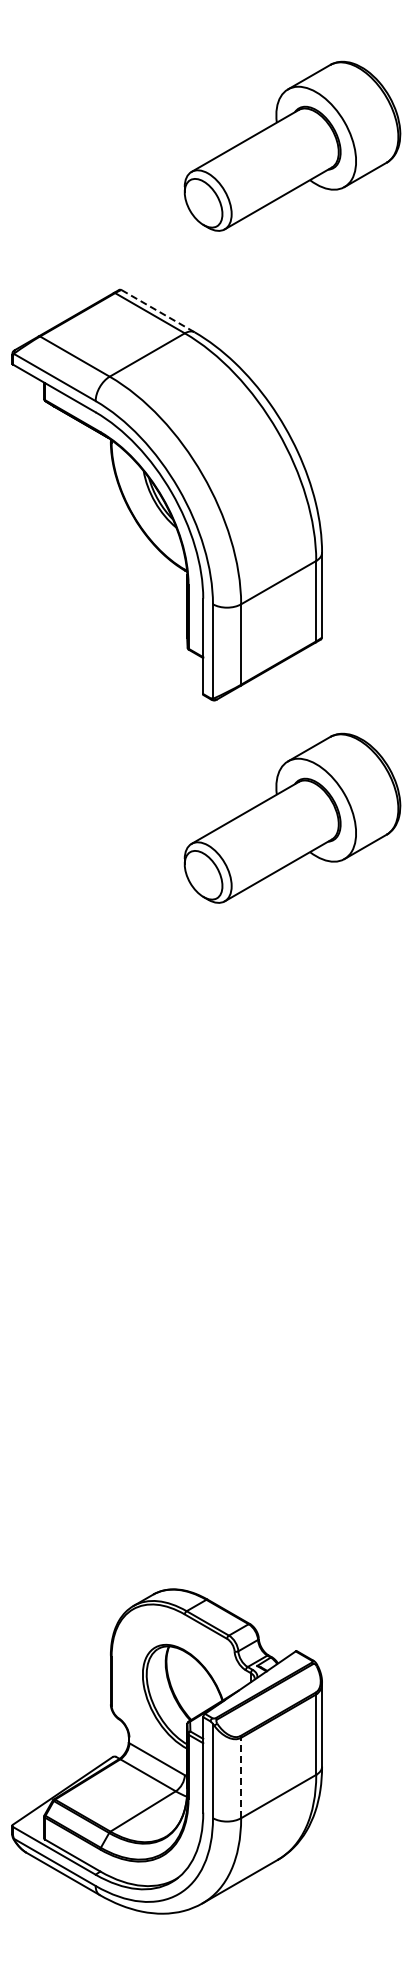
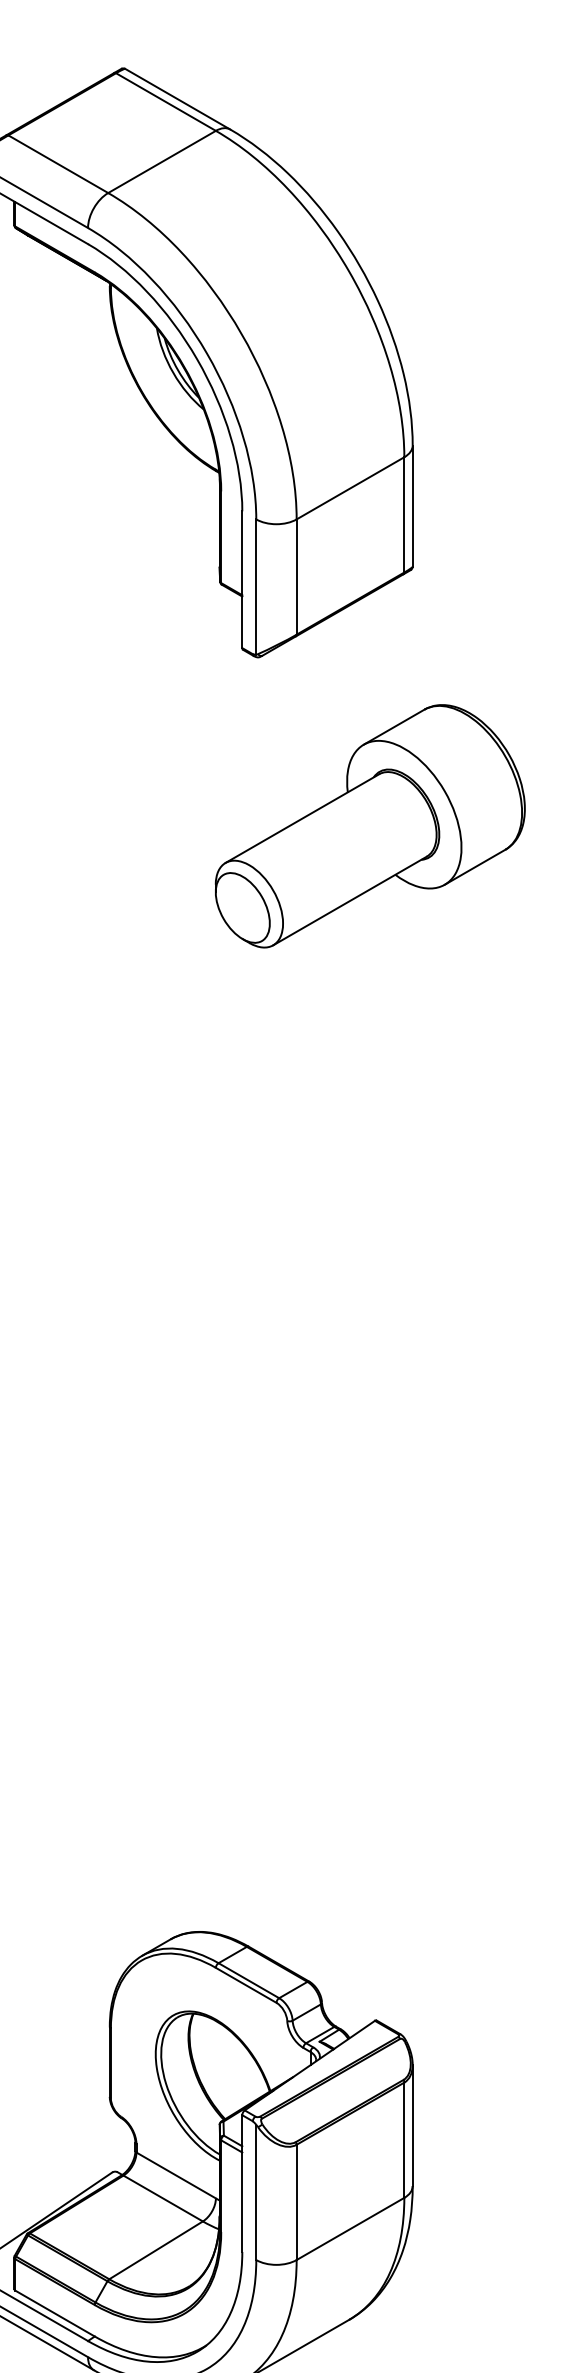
line: (158, 311) -> (178, 99), dashed -> solid
line: (241, 1777) -> (297, 2201), dashed -> solid

